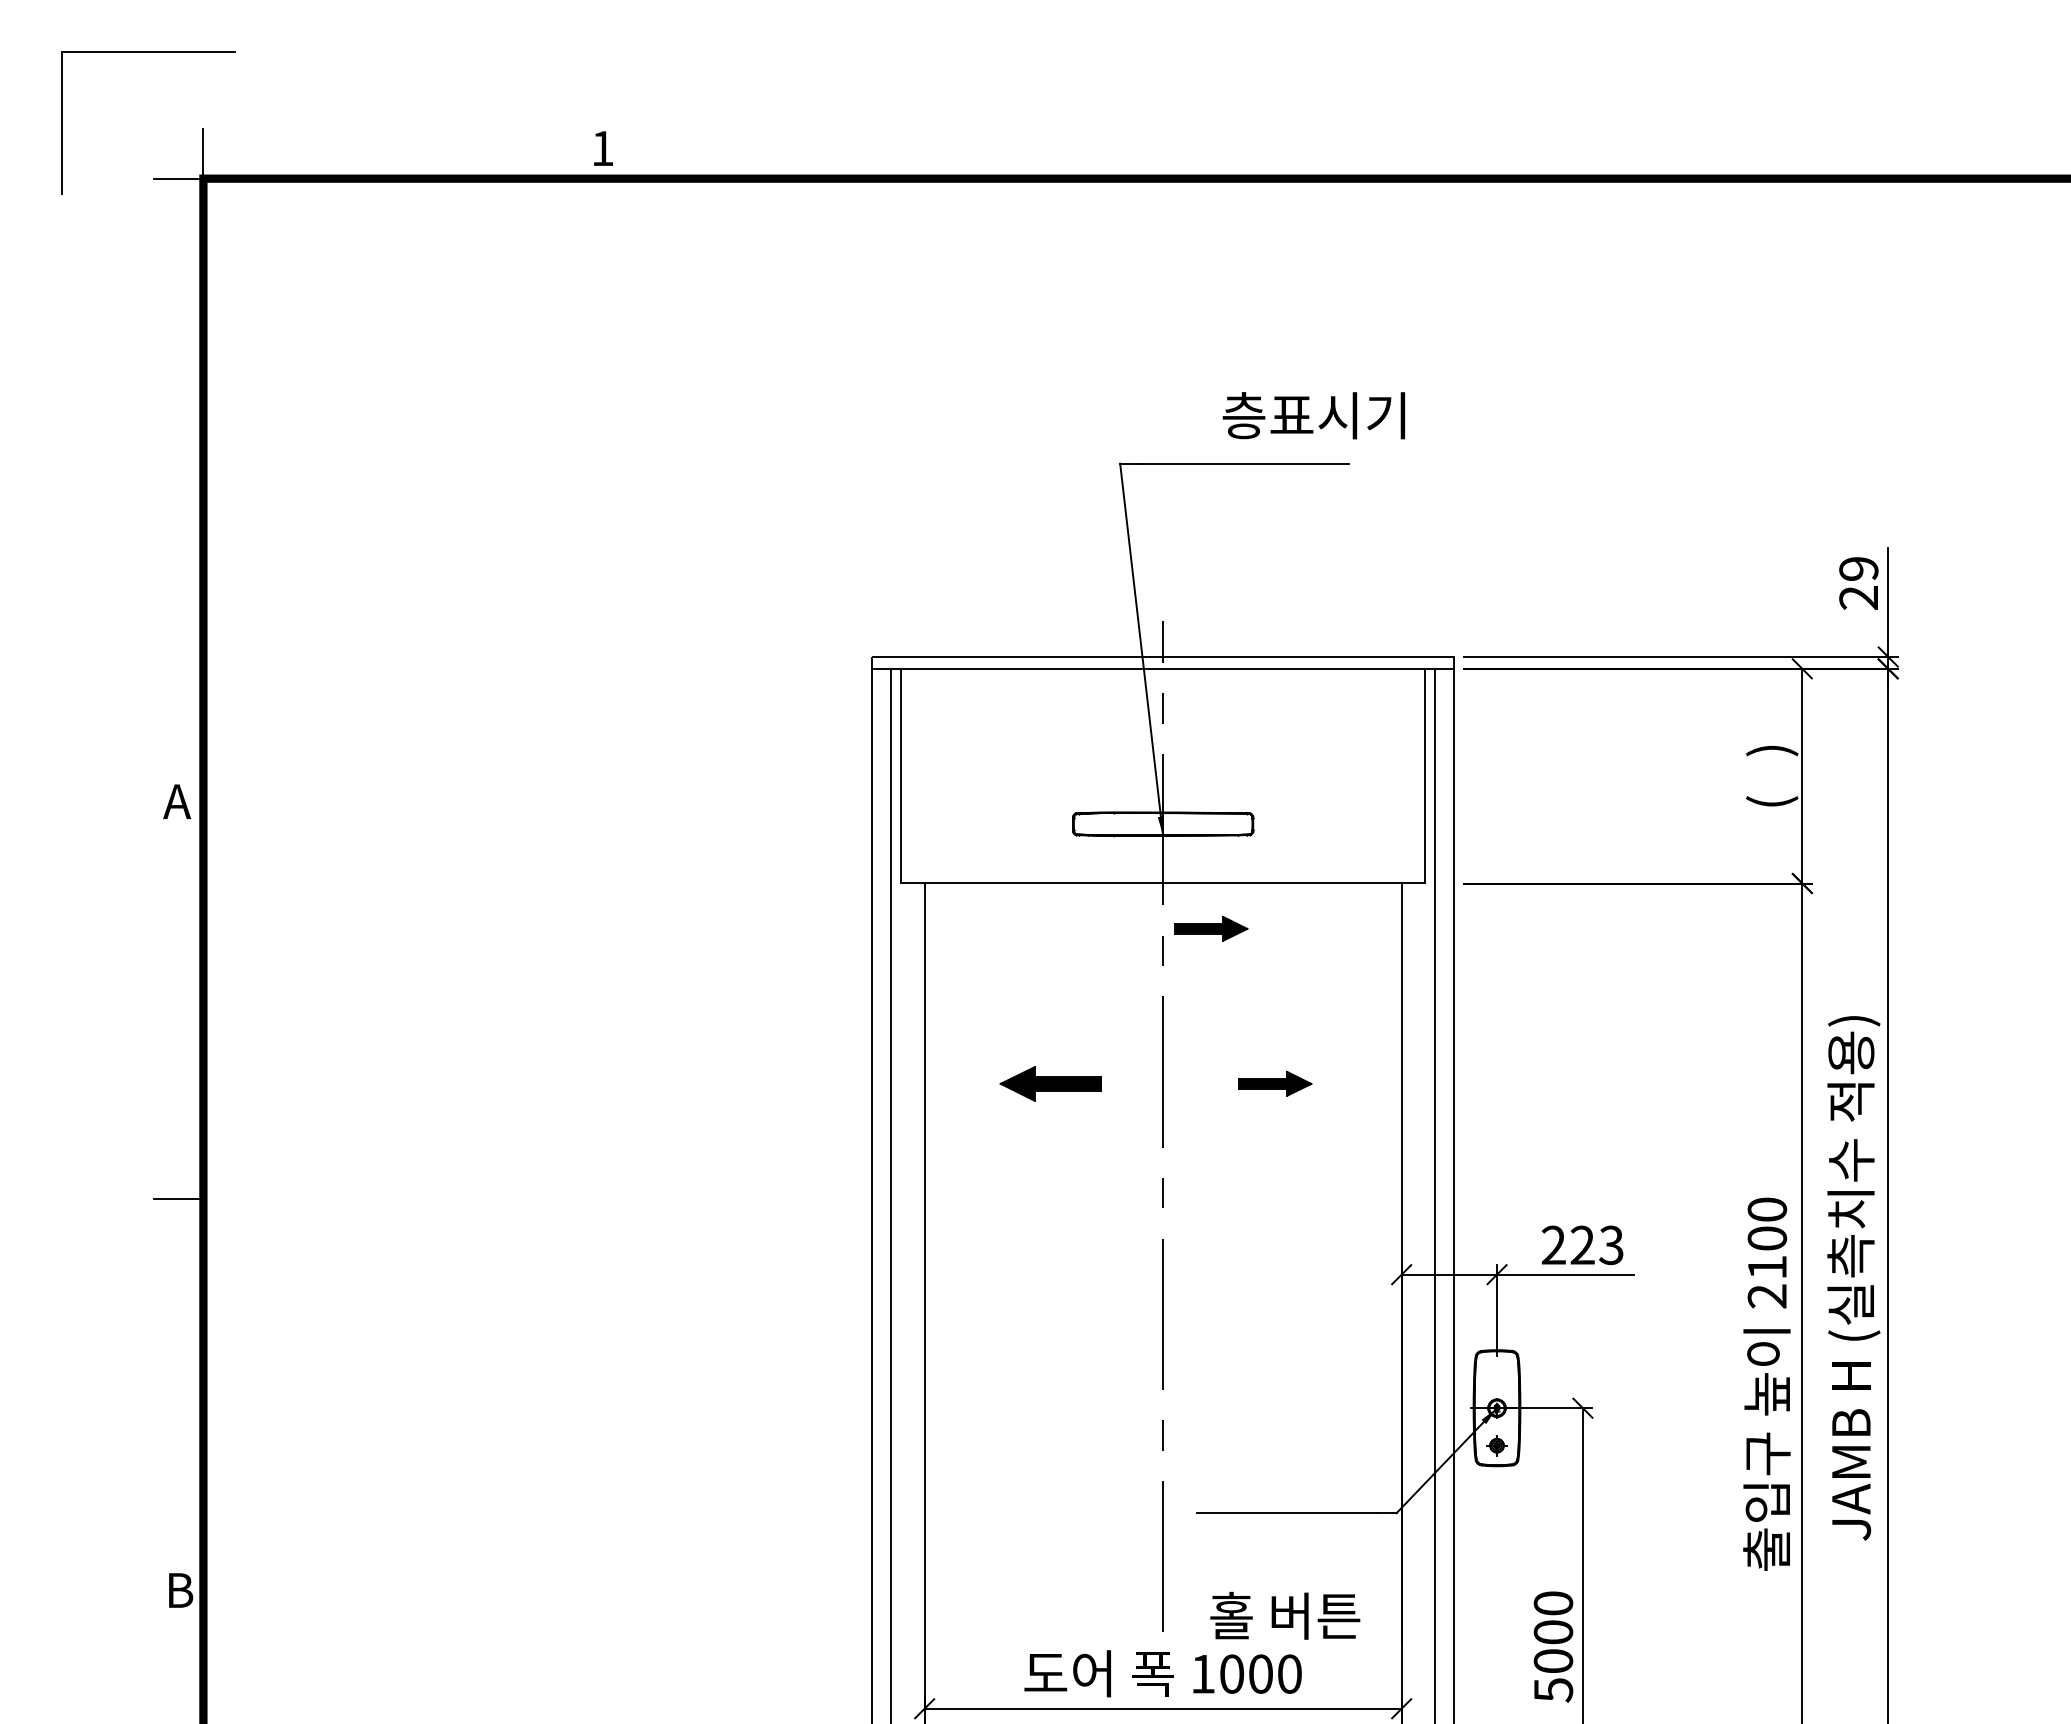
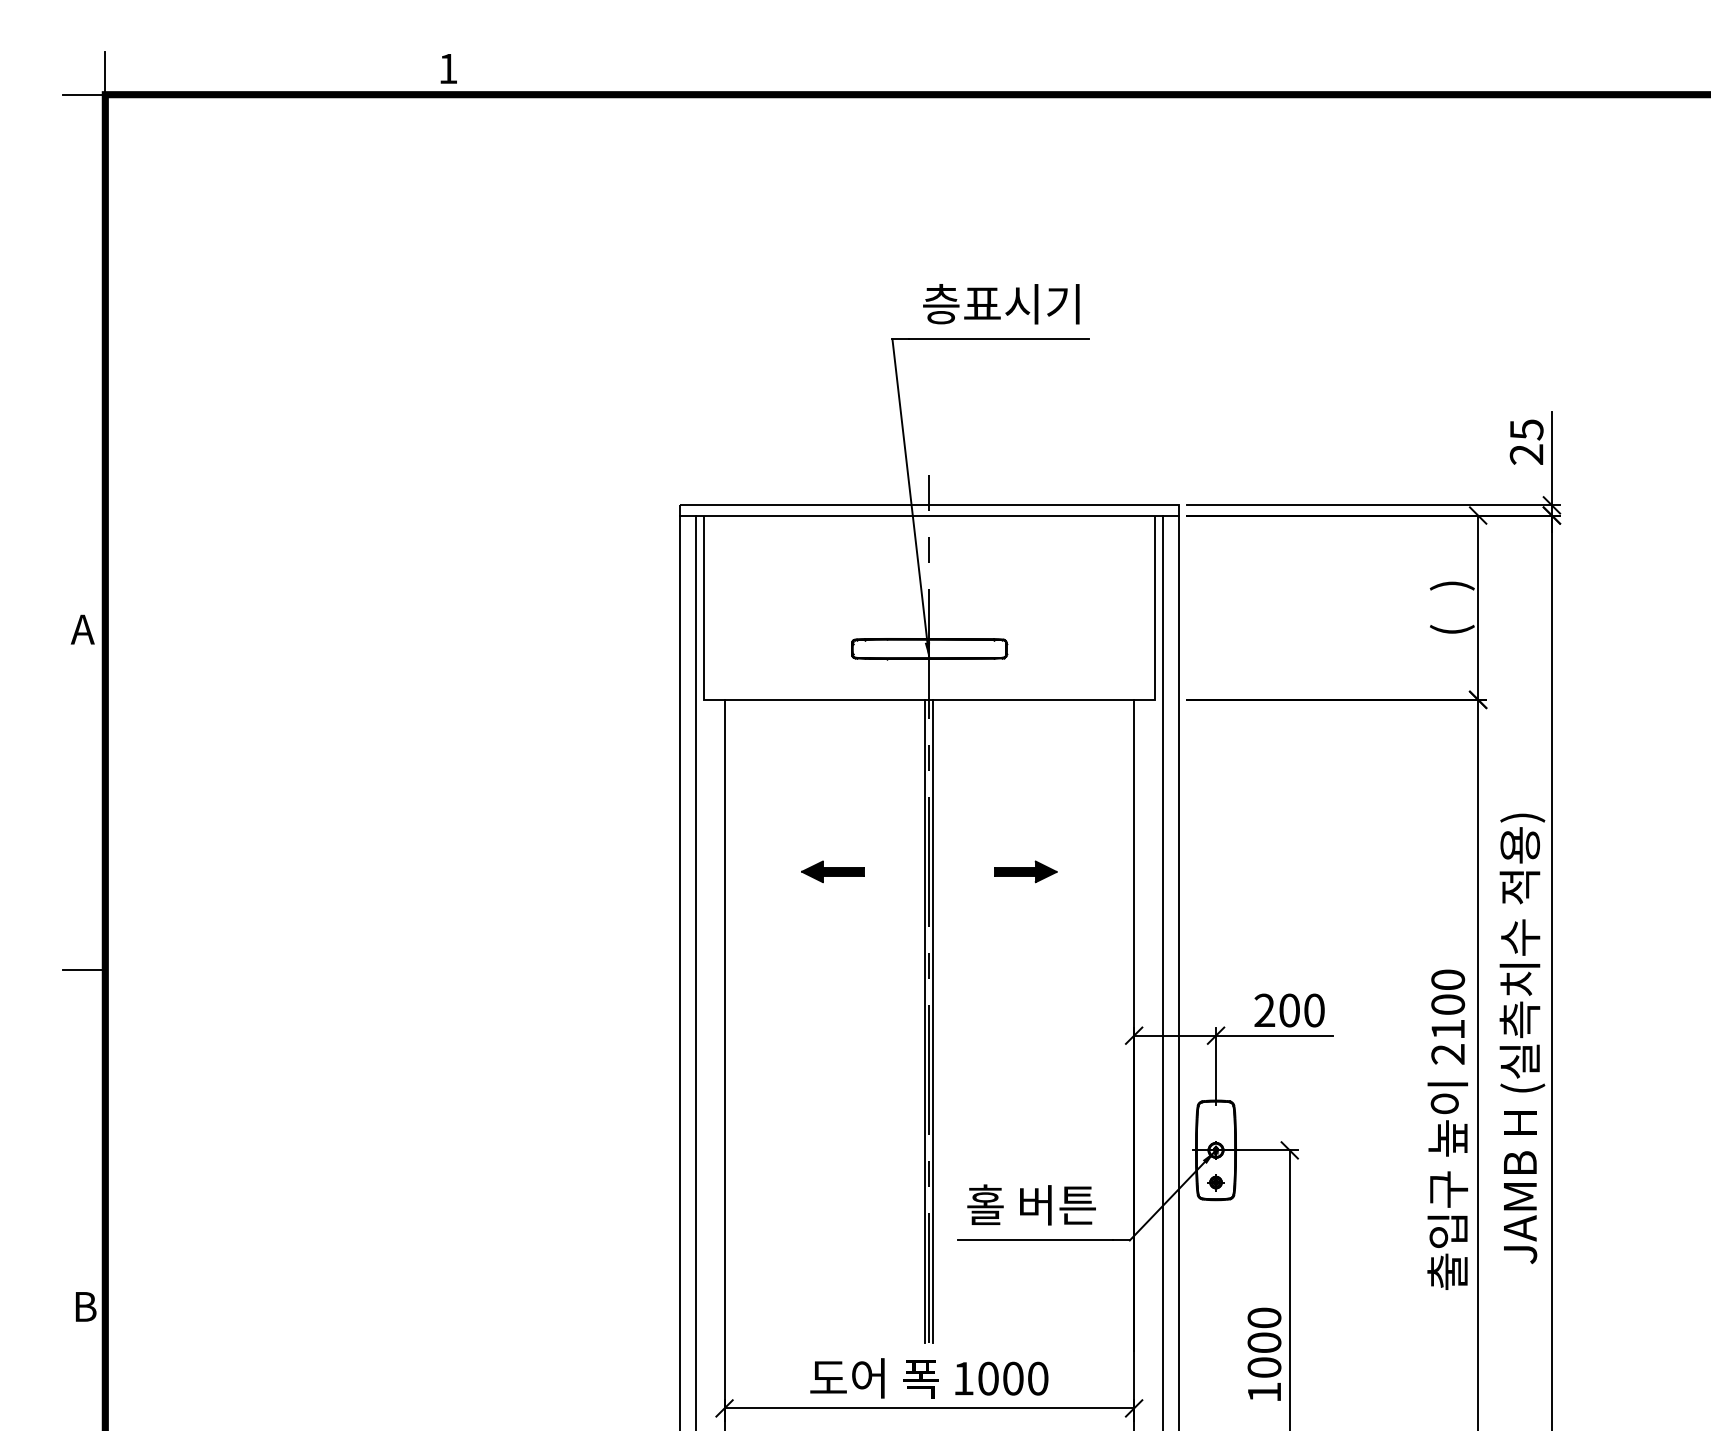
text: (1313, 415) -> (1000, 304), moved
text: (1858, 569) -> (1526, 430), 29 -> 25
part: (1211, 928) -> (970, 738), removed
part: (1050, 1083) -> (832, 871), size x0.71
text: (1596, 1245) -> (1301, 1010), 223 -> 200
line: (1158, 1257) -> (925, 1020), added
line: (1167, 1257) -> (933, 1020), added
text: (1285, 1615) -> (1031, 1204), moved
text: (1553, 1690) -> (1264, 1392), 5000 -> 1000

